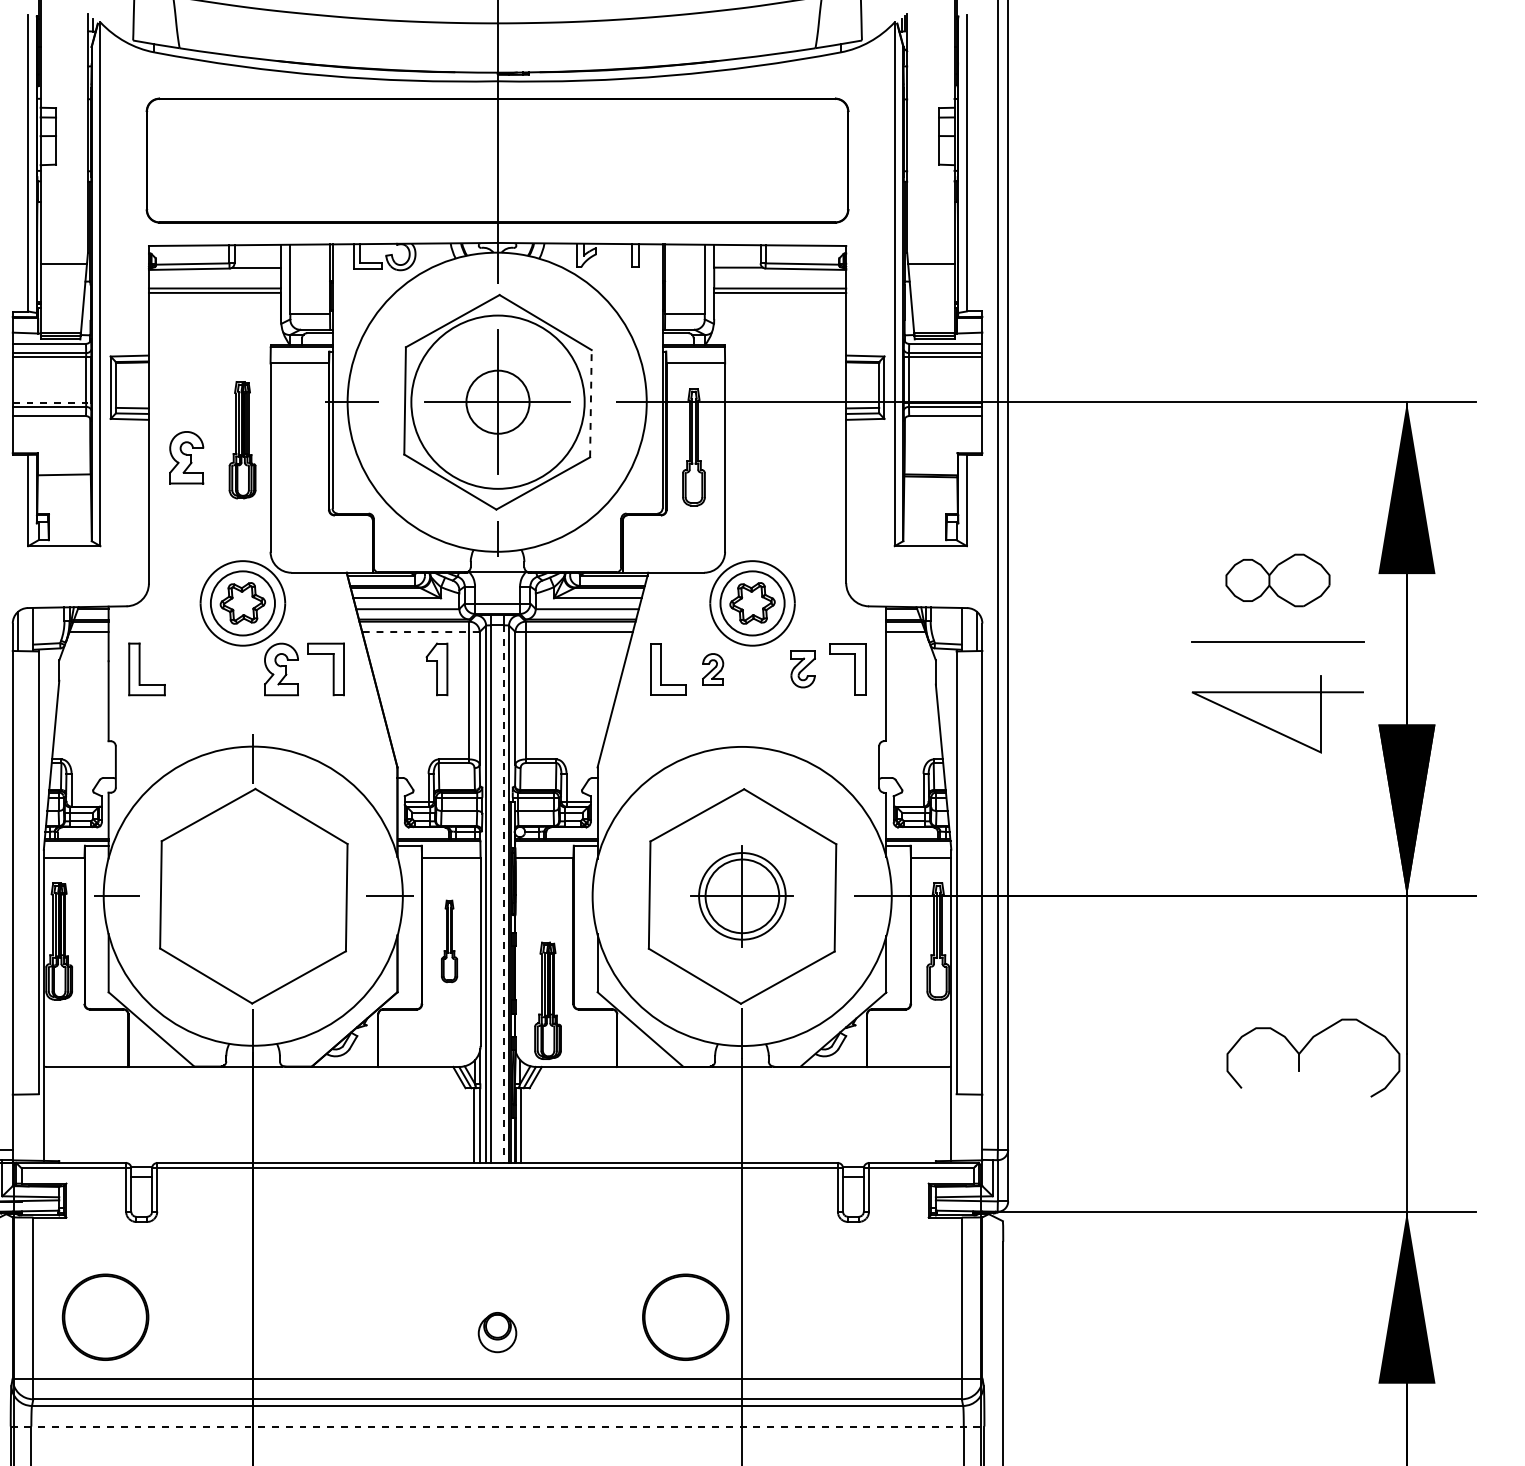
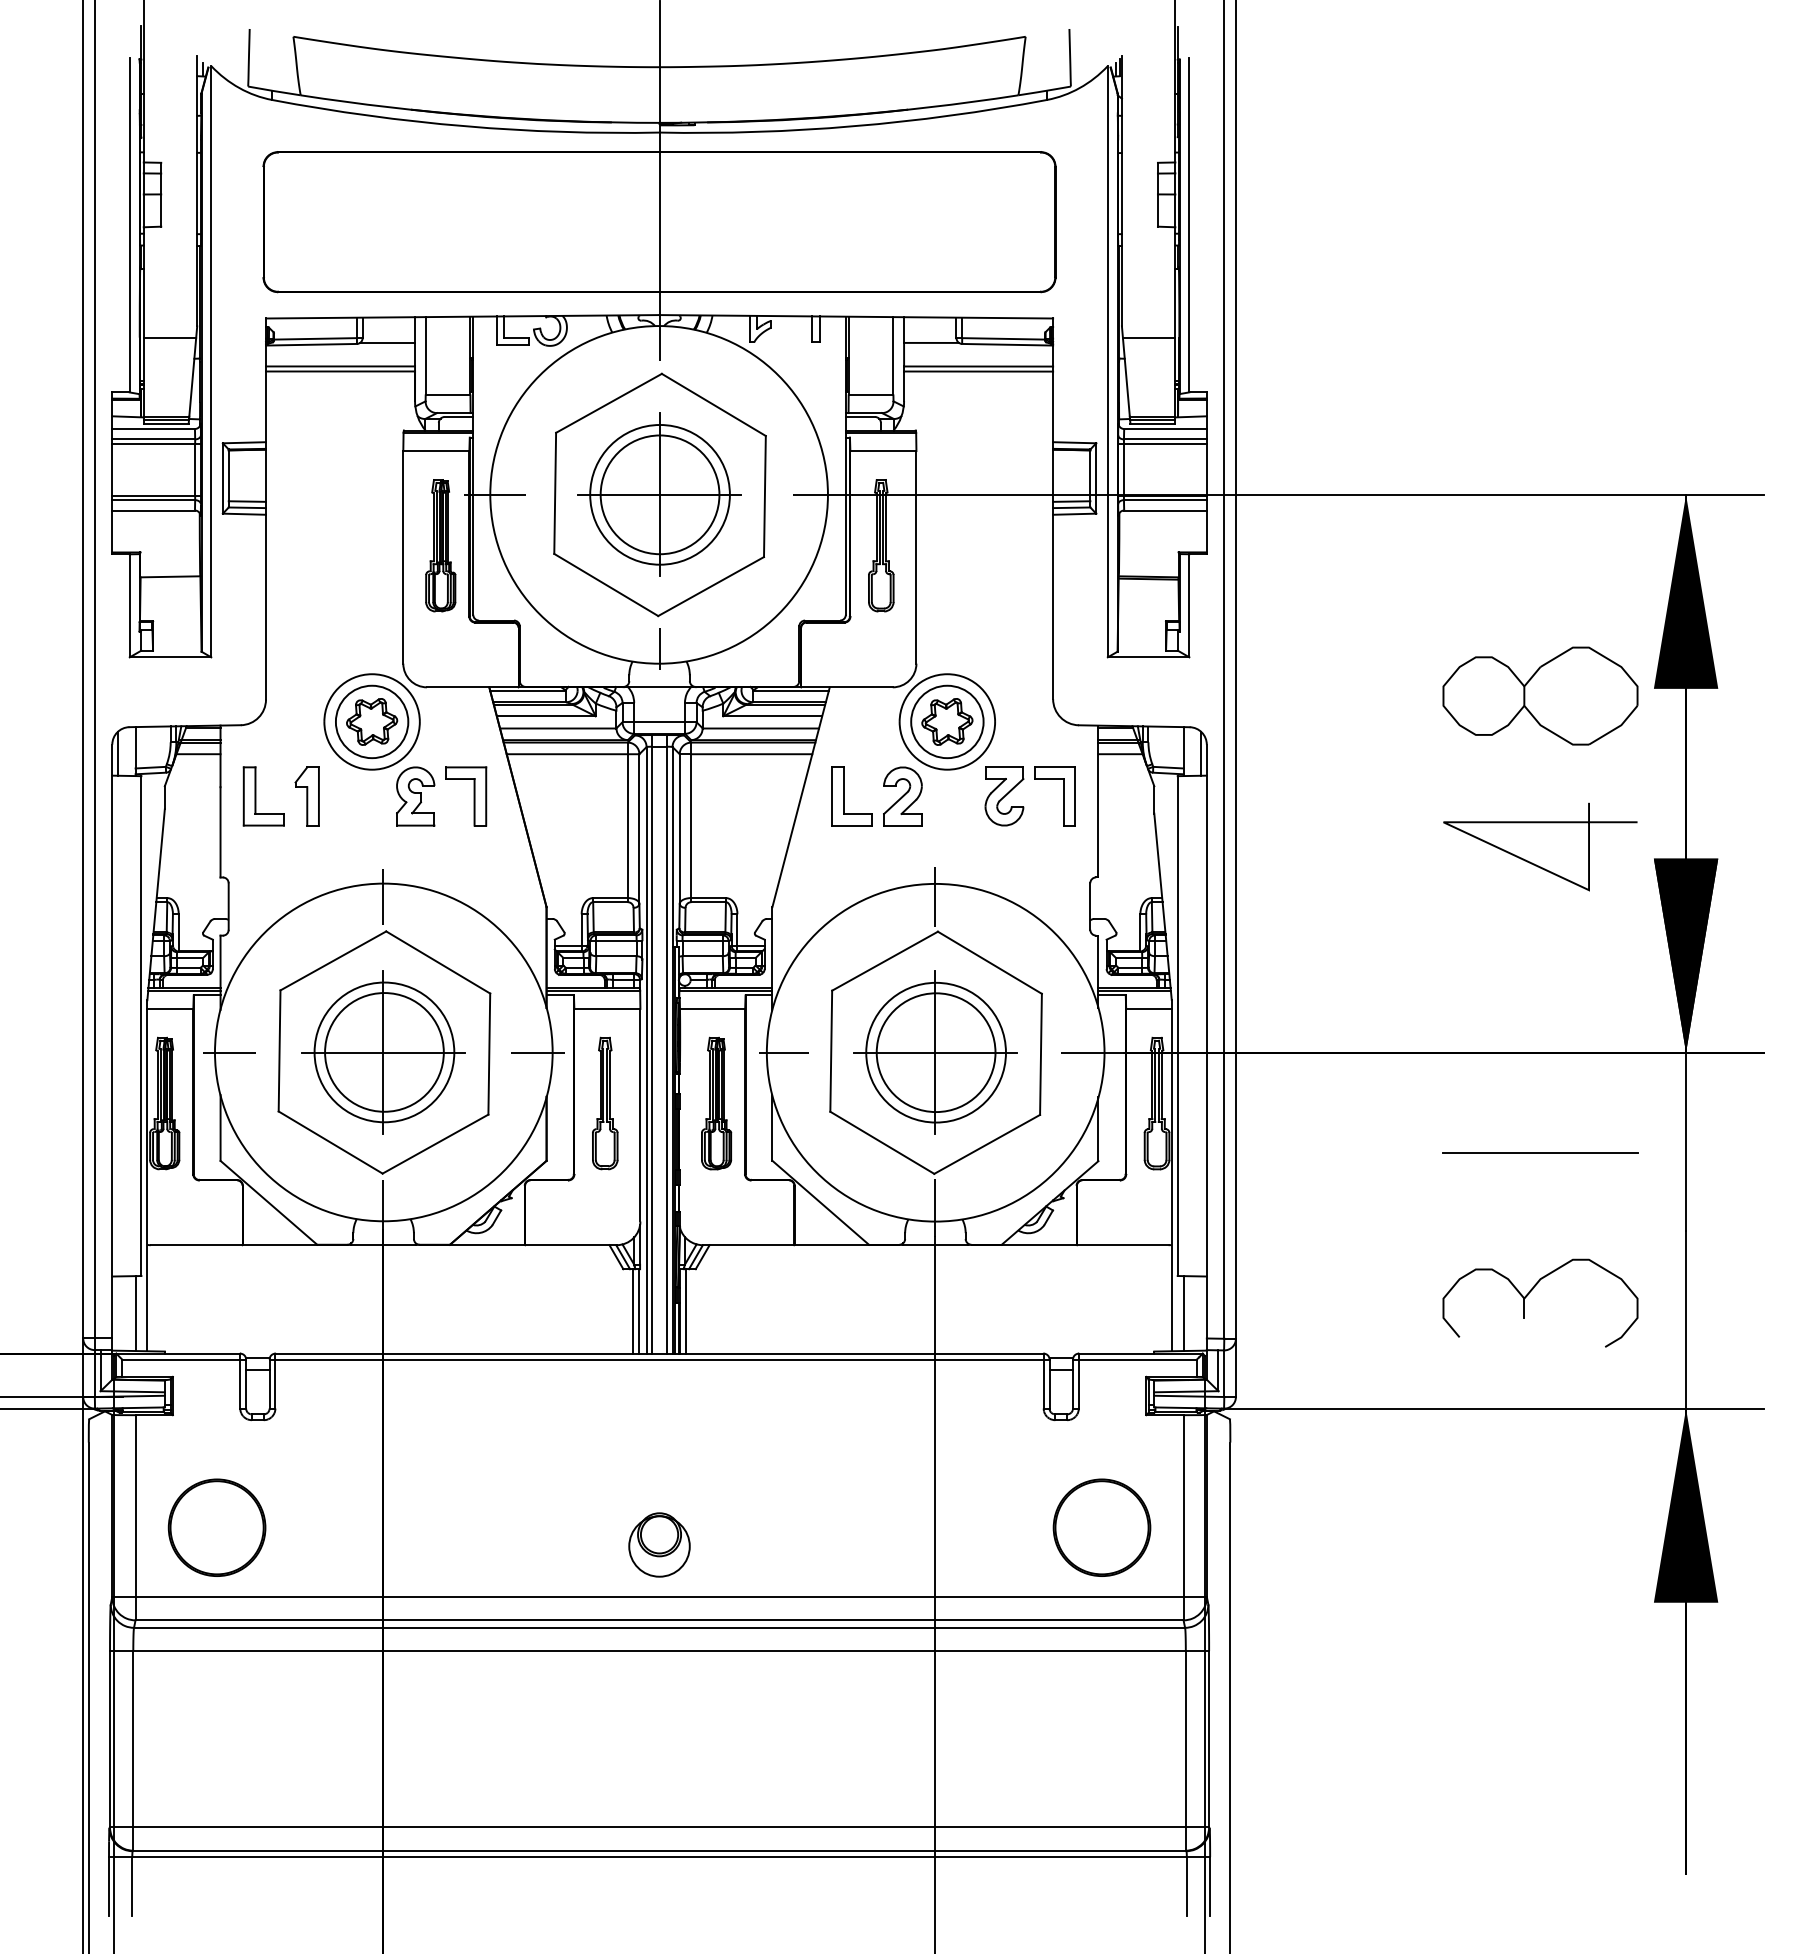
circle: (497, 401) -> (659, 494), size x0.71
circle: (497, 401) -> (659, 494), size x1.67
line: (52, 402) -> (157, 495), dashed -> solid
line: (590, 403) -> (764, 496), dashed -> solid
part: (242, 440) -> (440, 545), moved
part: (186, 457) -> (308, 557), removed
part: (1277, 579) -> (1540, 695), size x1.67
line: (420, 632) -> (572, 754), dashed -> solid
line: (1277, 641) -> (1540, 1152), moved
part: (436, 669) -> (306, 796), moved
part: (712, 669) -> (902, 796), size x1.67
part: (803, 669) -> (1004, 796), size x1.43
line: (742, 758) -> (935, 896), added
line: (503, 894) -> (666, 1050), dashed -> solid
part: (253, 896) -> (383, 1052), added
line: (607, 896) -> (783, 1052), added
part: (742, 896) -> (935, 1052), size x1.43
part: (449, 941) -> (605, 1103), size x1.43
part: (548, 1000) -> (716, 1103), moved
part: (1302, 1051) -> (1528, 1295), moved
line: (33, 1127) -> (135, 1313), added
line: (961, 1127) -> (1183, 1313), added
part: (685, 1317) -> (1101, 1527), moved
part: (497, 1332) -> (659, 1544), size x1.43
line: (497, 1426) -> (659, 1651), dashed -> solid

